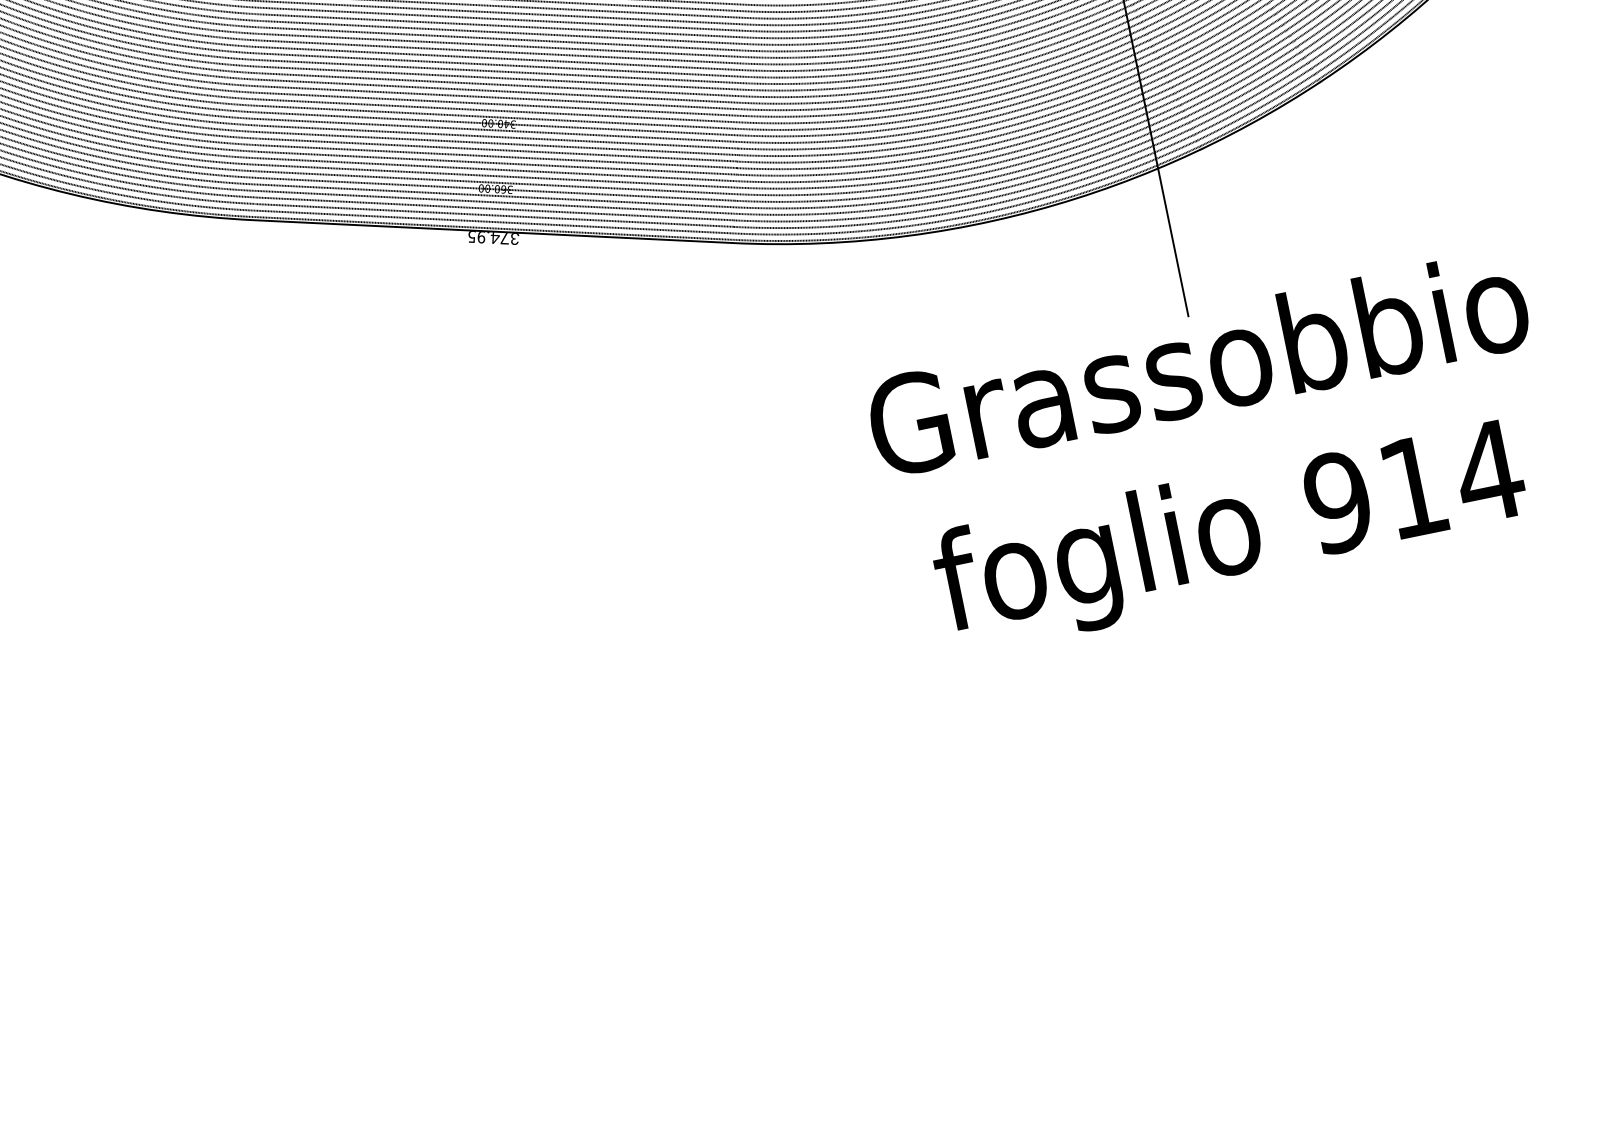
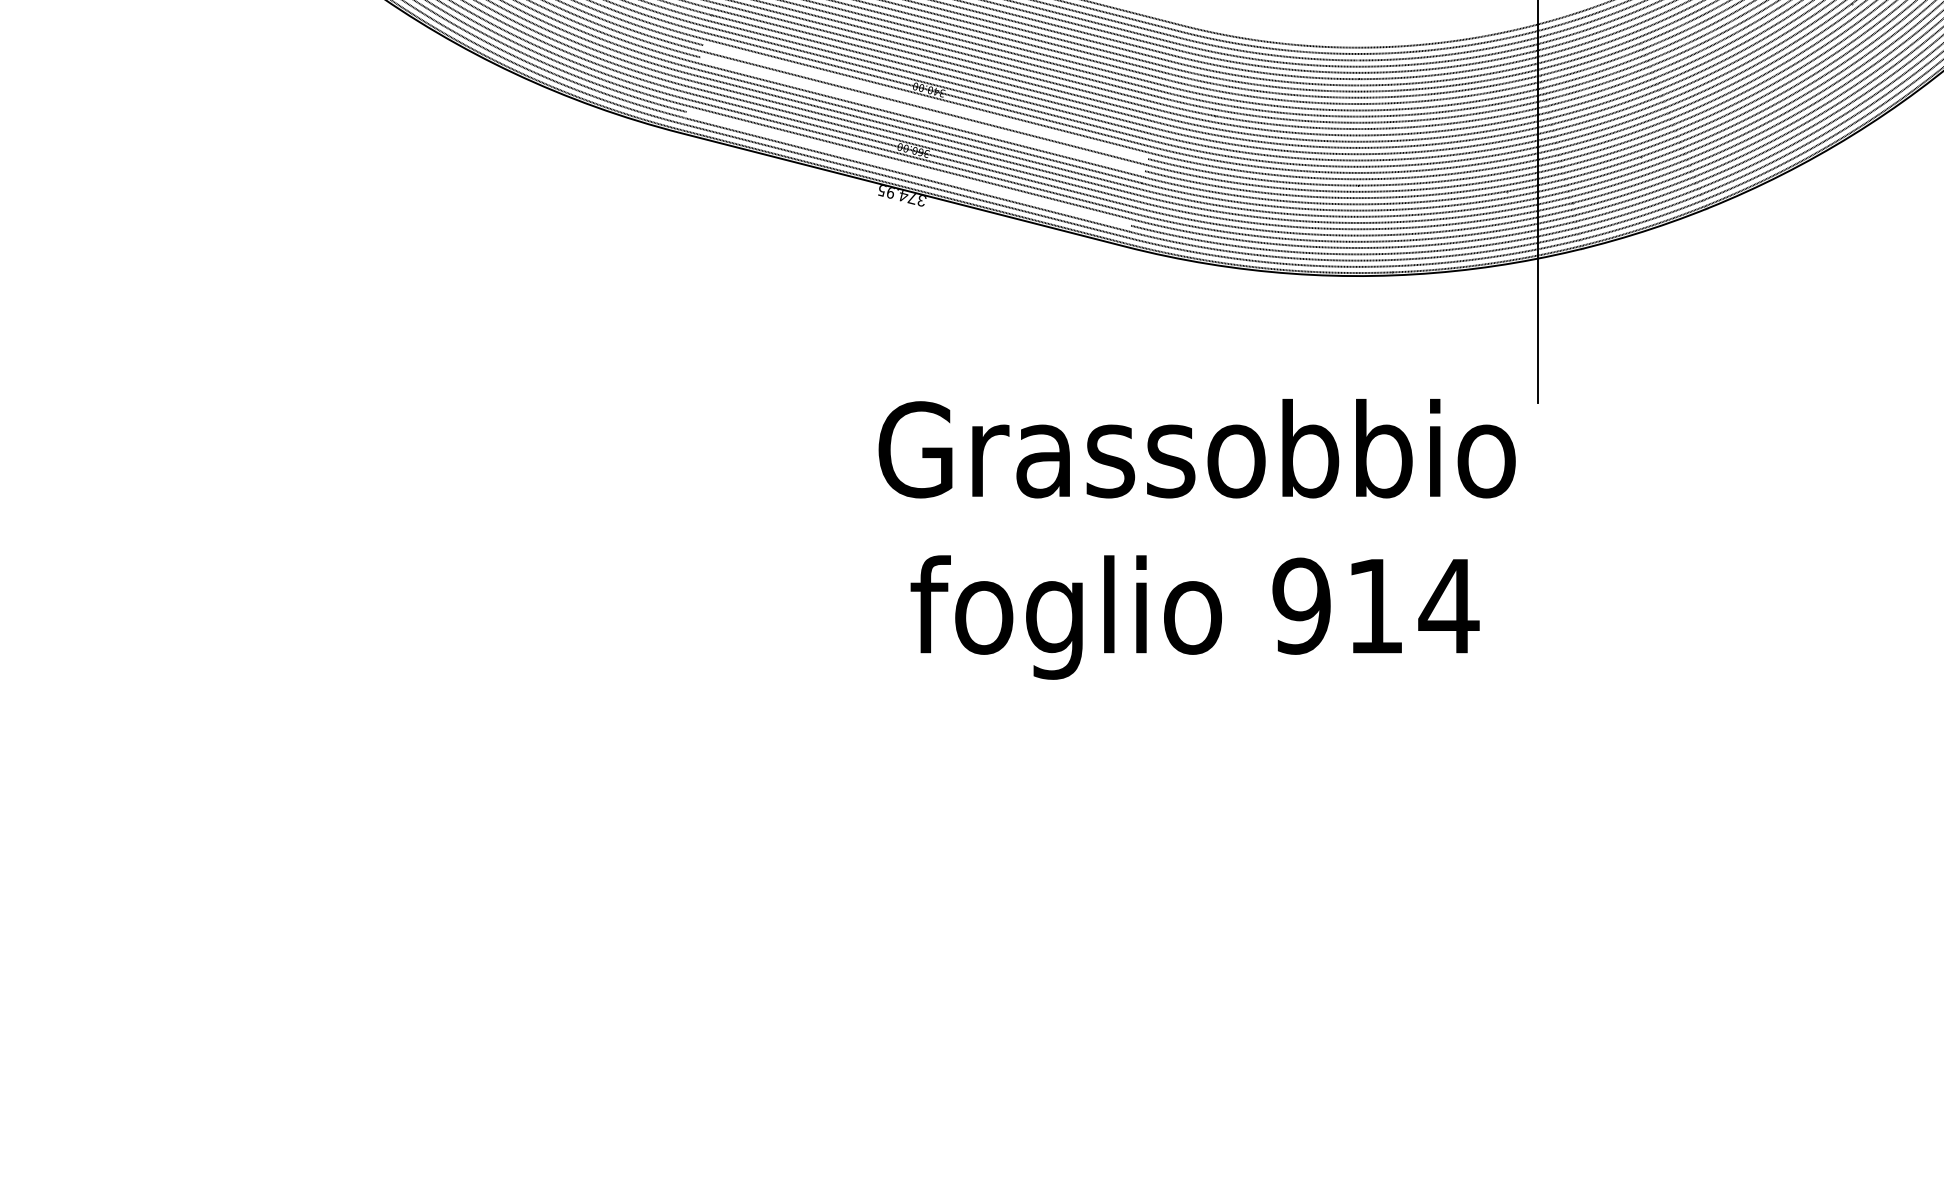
line: (497, 136) -> (925, 101), removed
line: (497, 150) -> (922, 114), removed
line: (494, 208) -> (908, 168), removed
text: (1216, 456) -> (1196, 539), moved

